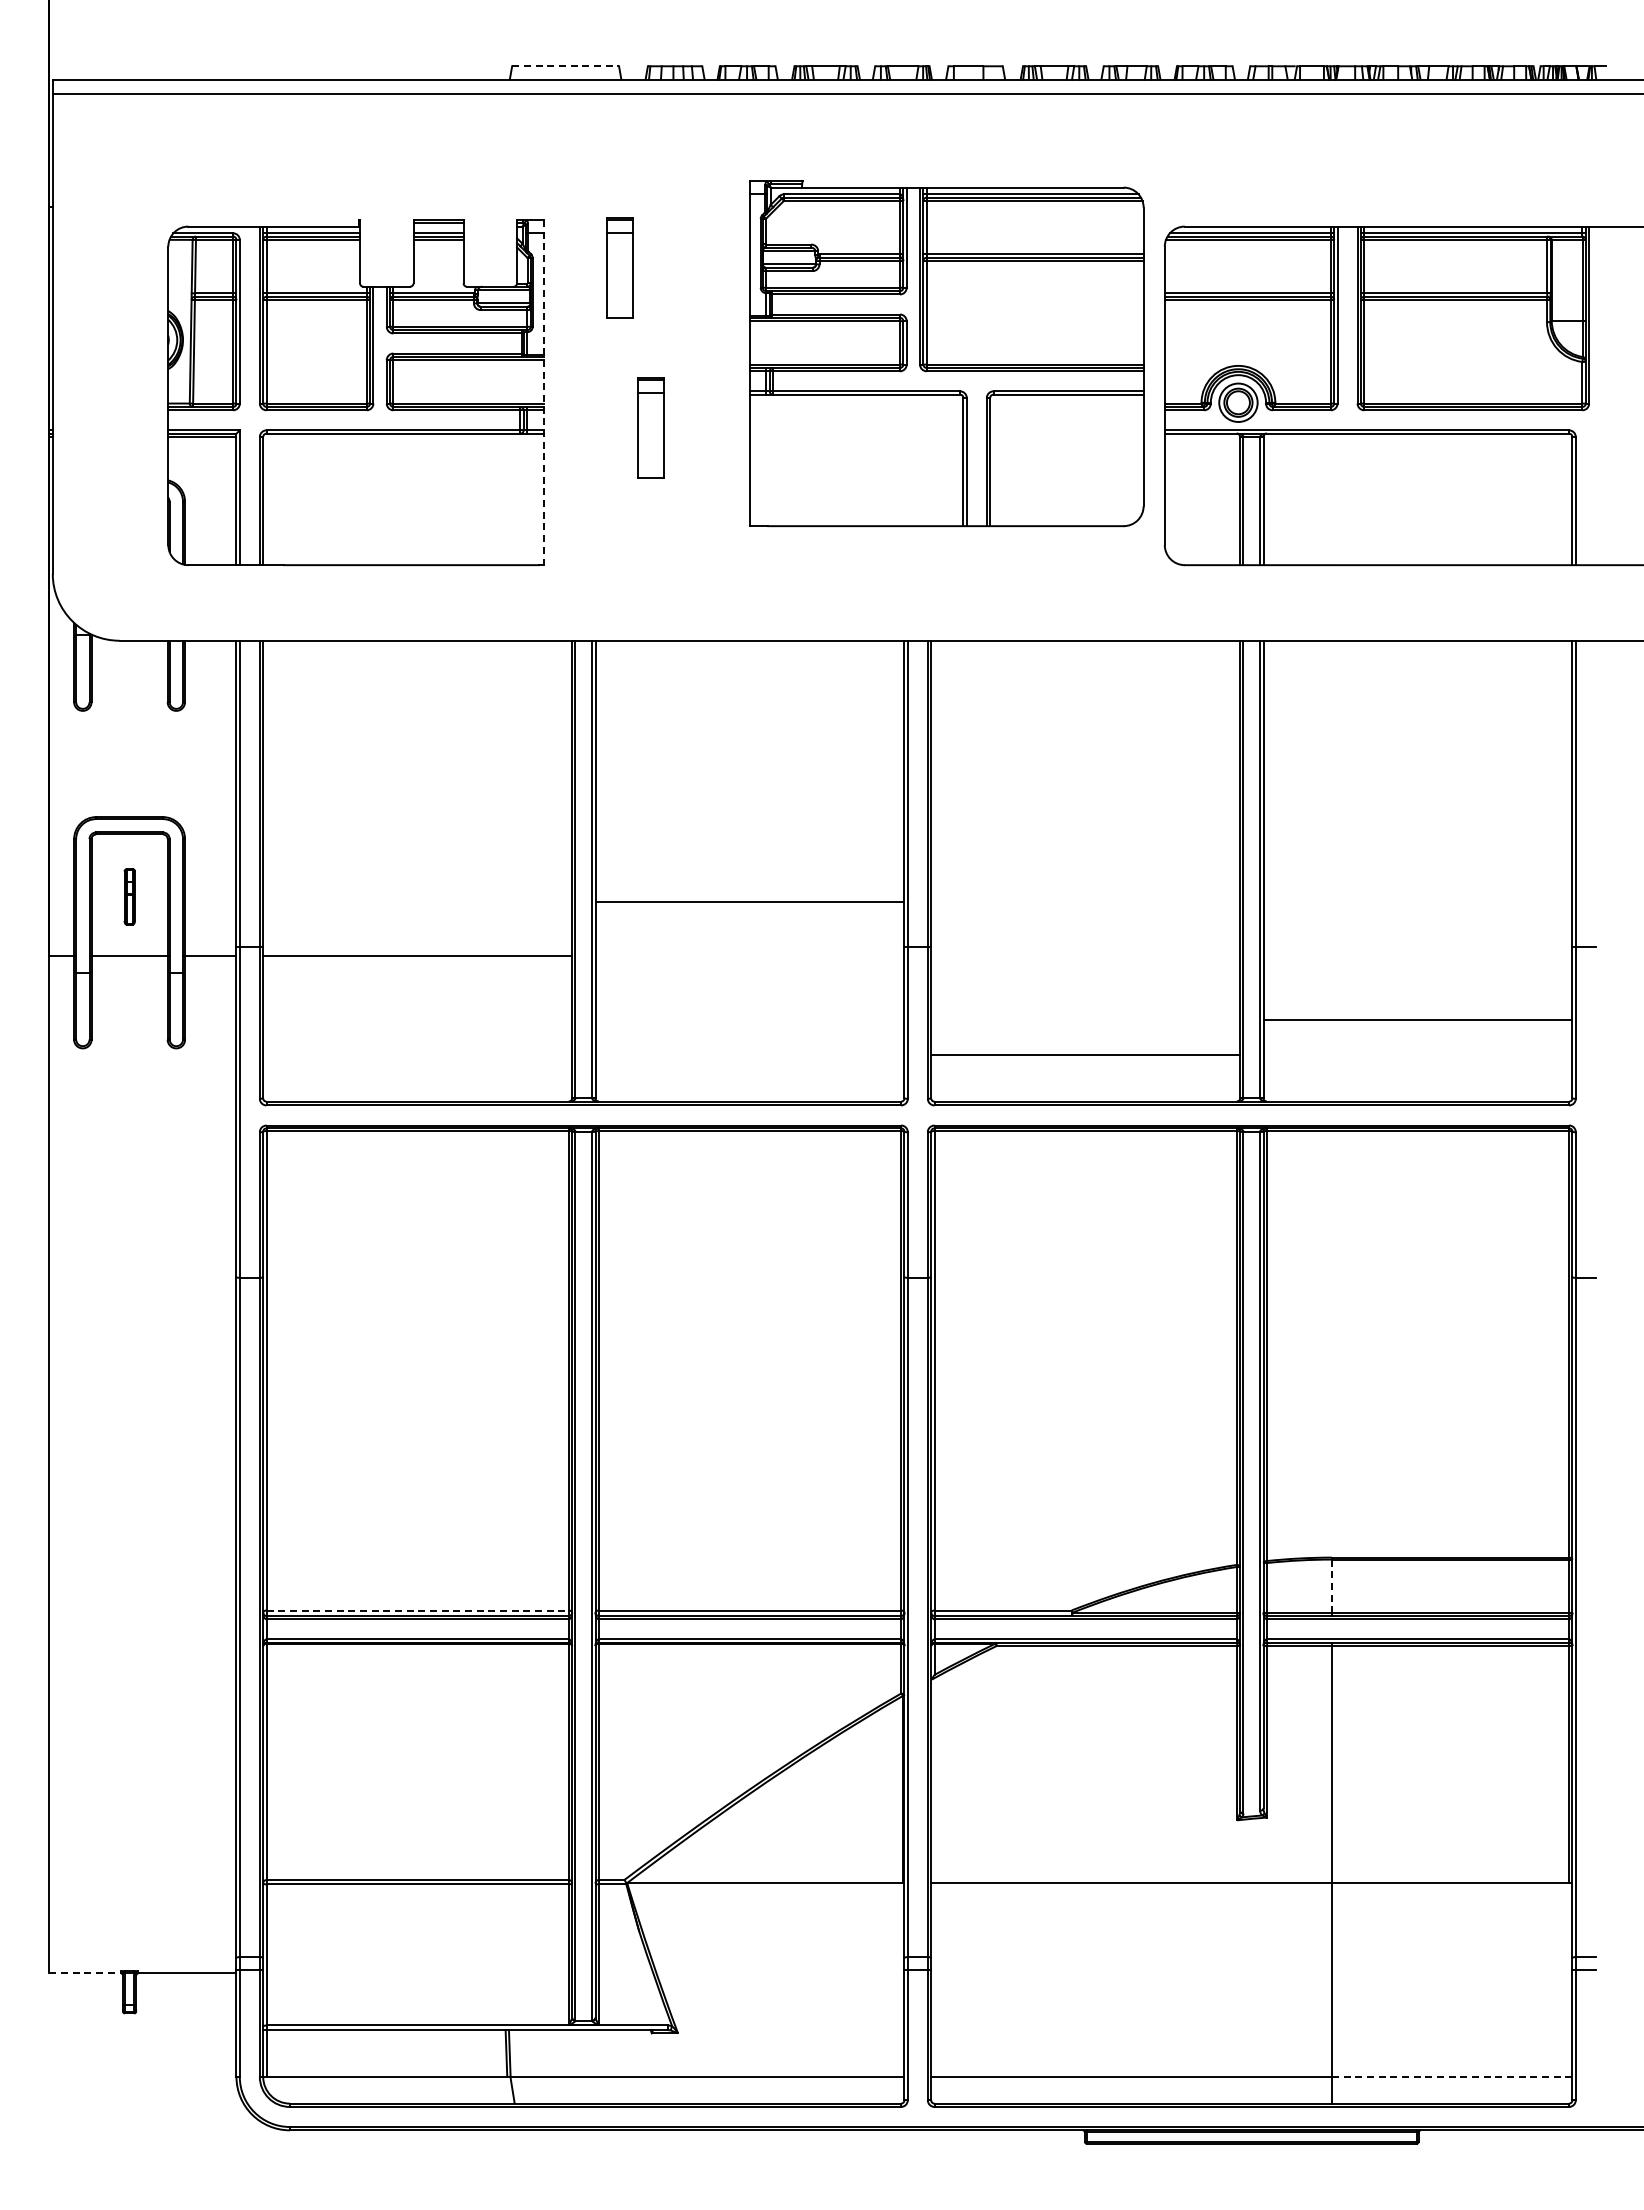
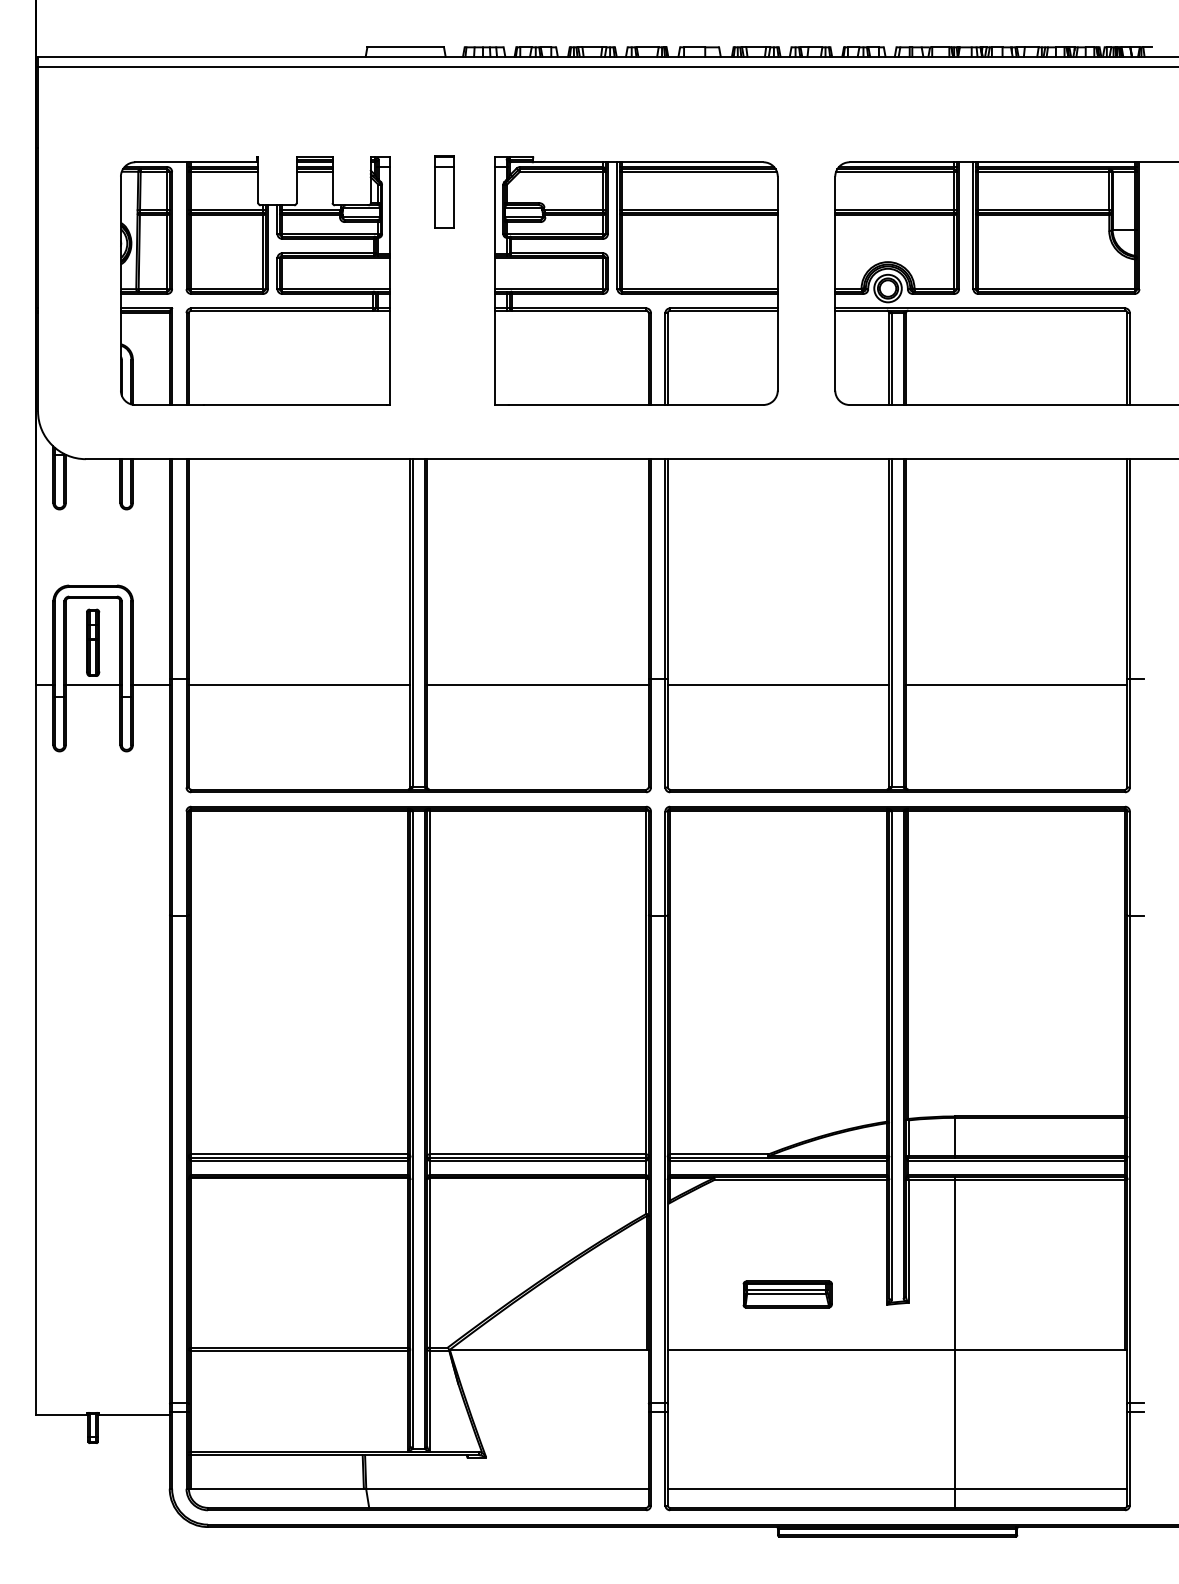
line: (566, 66) -> (406, 47), dashed -> solid
line: (438, 226) -> (314, 162), added
part: (946, 353) -> (636, 281), moved
line: (543, 392) -> (389, 281), dashed -> solid
part: (650, 427) -> (466, 306), removed
part: (129, 896) -> (93, 642), size x1.67
line: (749, 902) -> (537, 685), moved
line: (1417, 1020) -> (1016, 685), moved
line: (1085, 1055) -> (778, 685), moved
line: (1331, 1586) -> (954, 1137), dashed -> solid
line: (418, 1610) -> (300, 1154), dashed -> solid
part: (1098, 1805) -> (787, 1294), added
line: (85, 1973) -> (61, 1414), dashed -> solid
line: (1452, 2076) -> (1041, 1488), dashed -> solid

